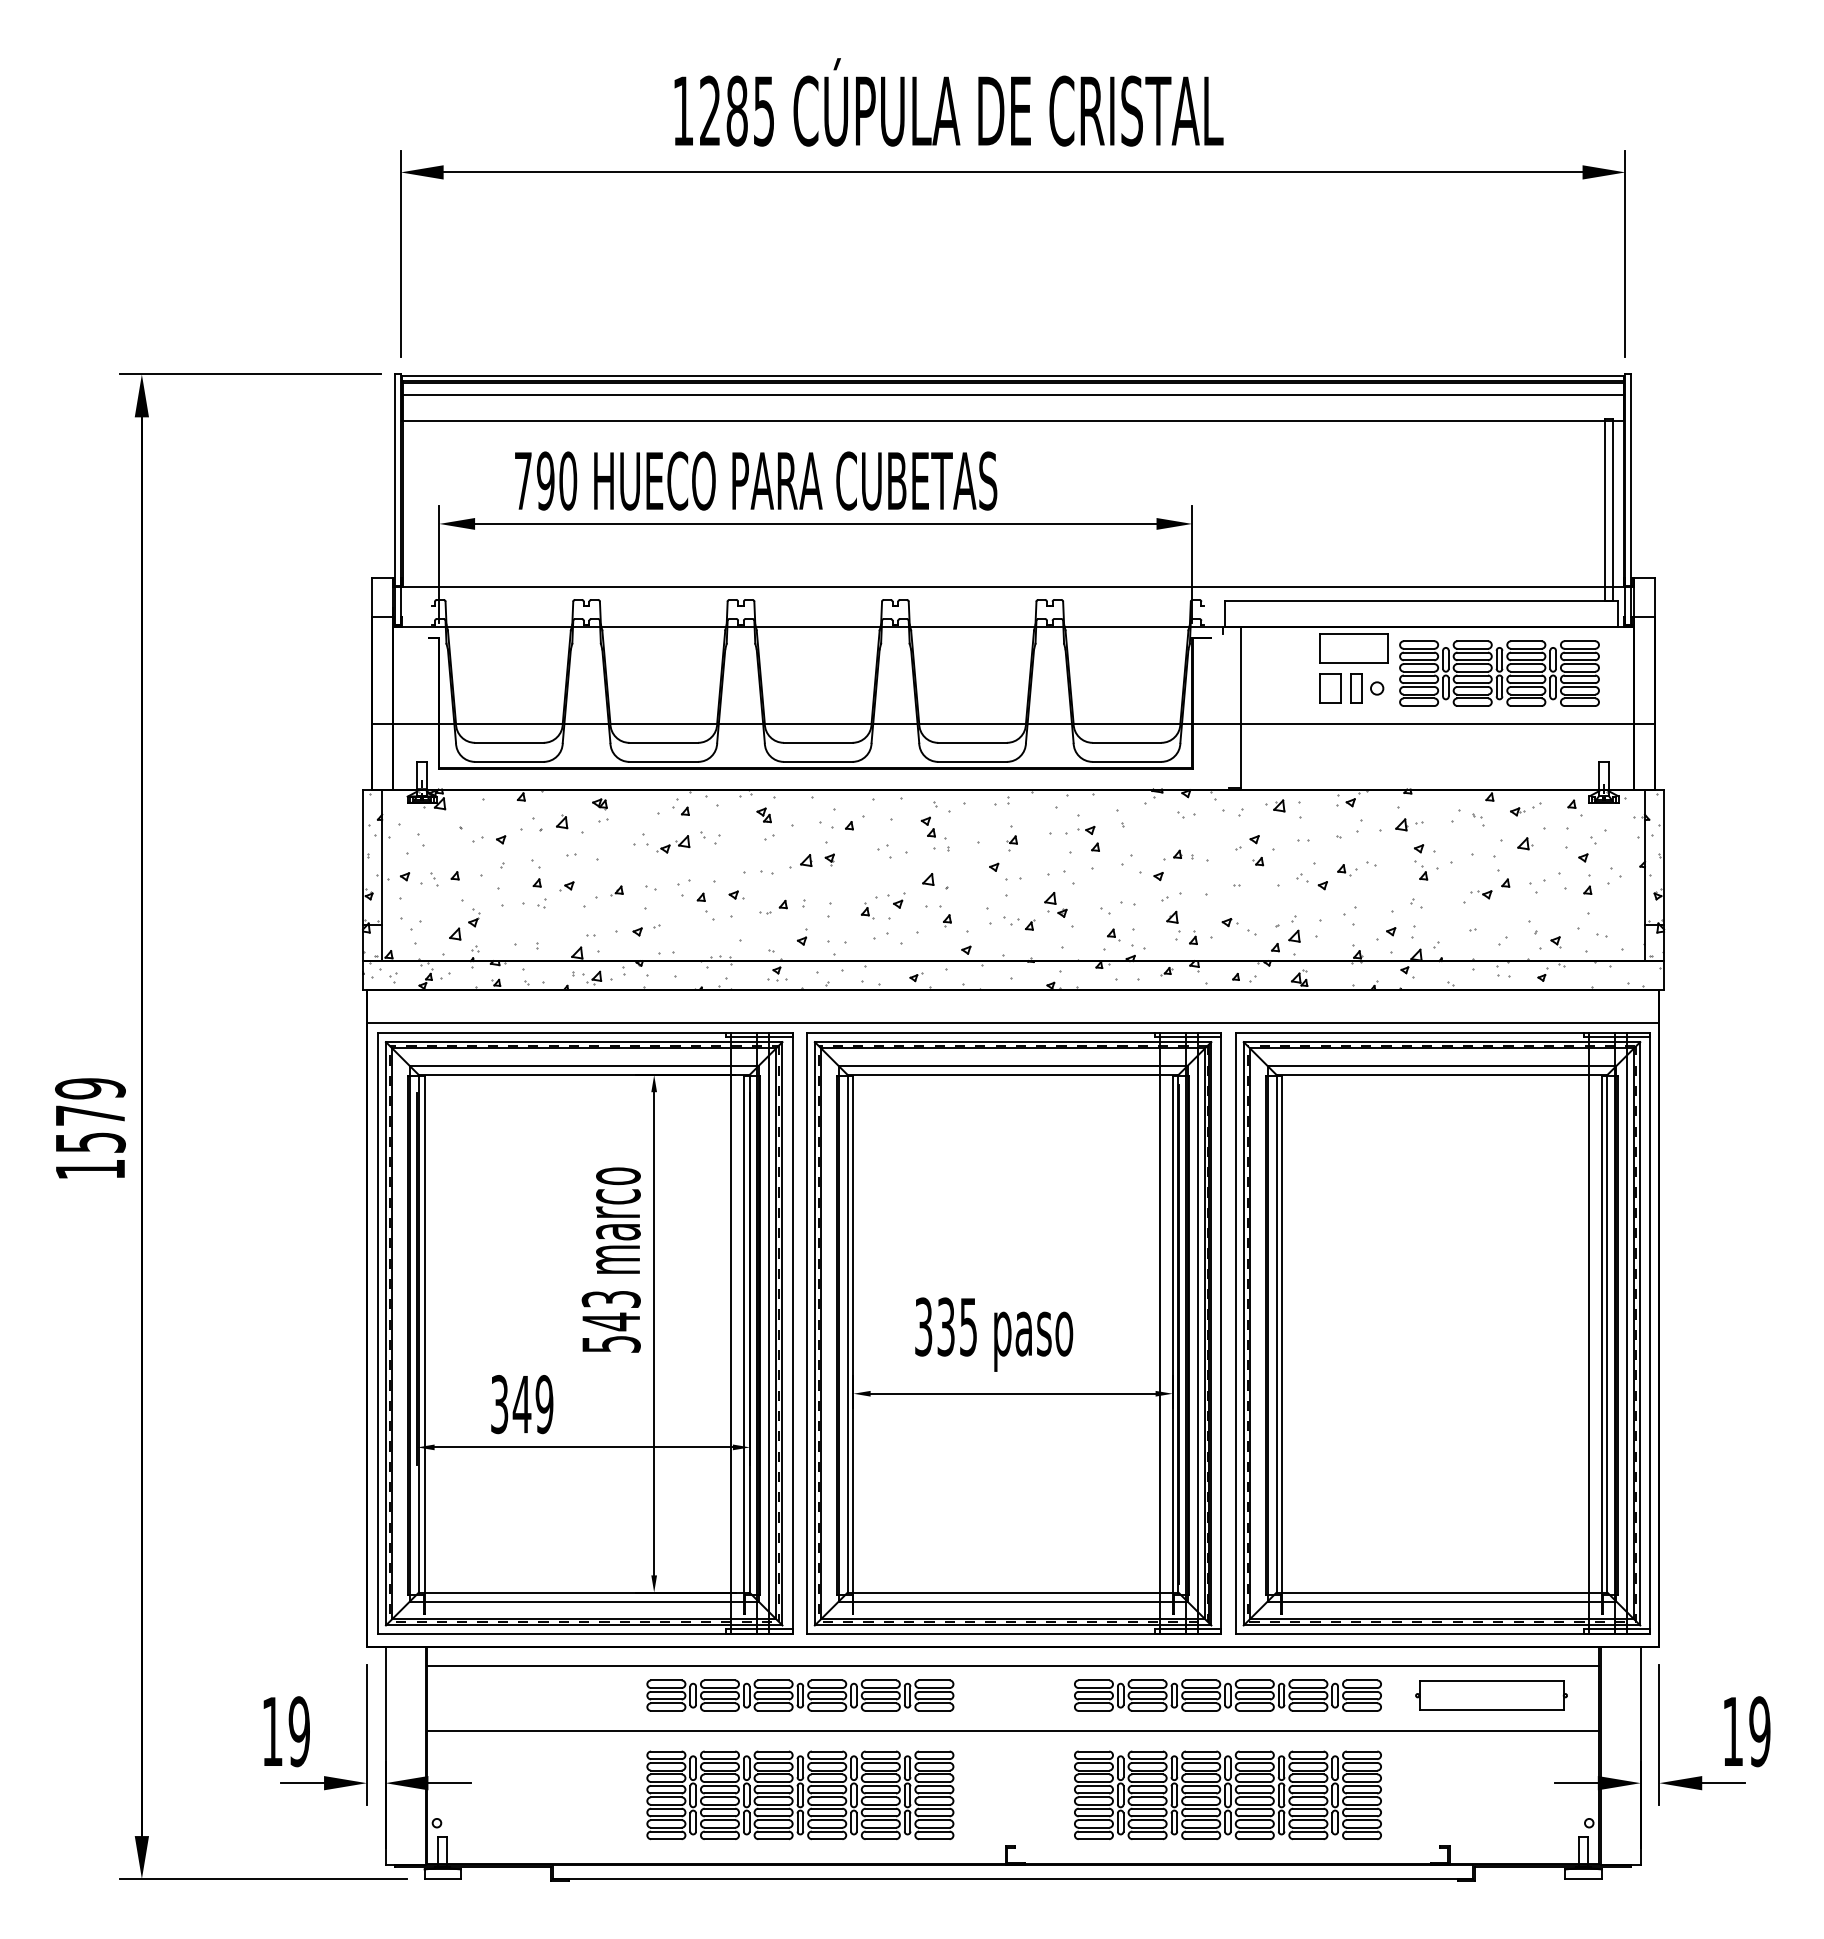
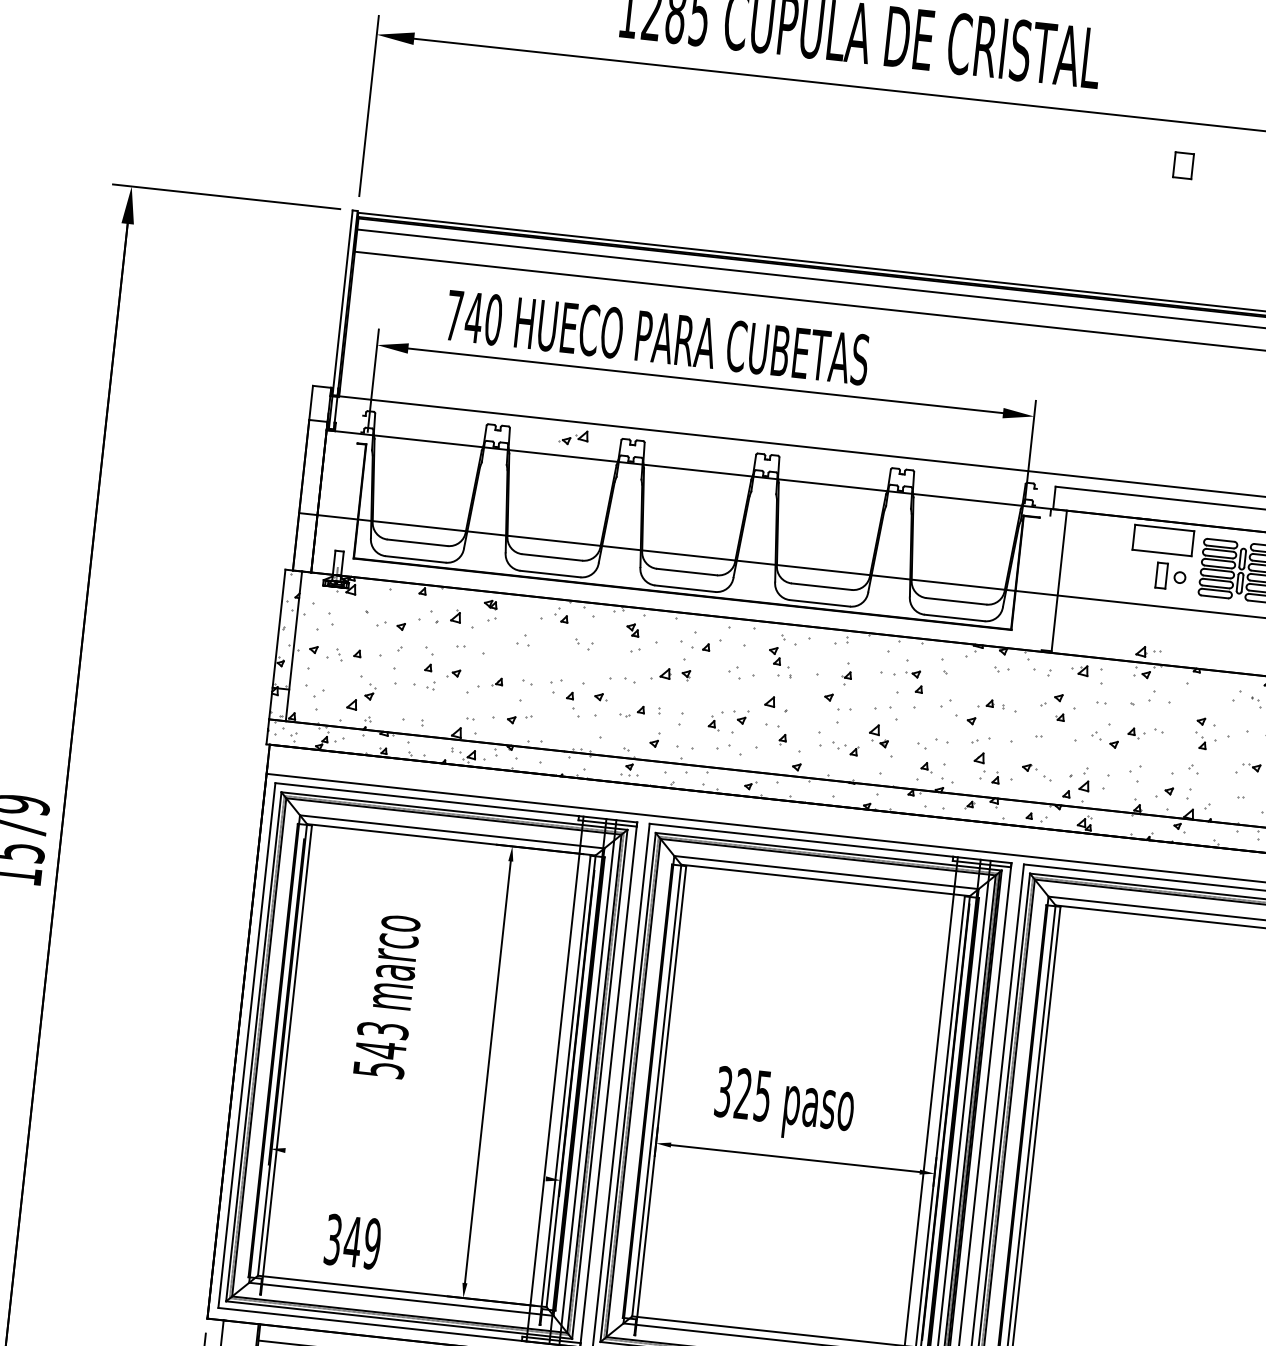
text: (545, 480) -> (473, 317), 790 -> 740
part: (1330, 688) -> (1183, 165), moved
part: (1409, 824) -> (1148, 651), moved
part: (673, 844) -> (573, 437), moved
text: (610, 1259) -> (386, 995), moved
text: (945, 1326) -> (742, 1093), 335 -> 325
text: (522, 1404) -> (353, 1241), moved
line: (583, 1447) -> (415, 1164), removed

